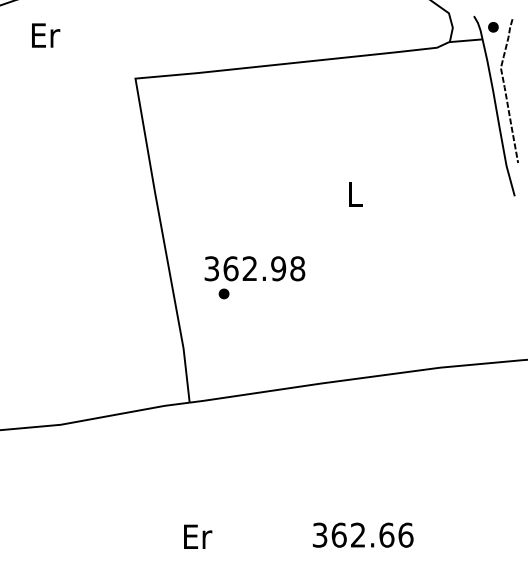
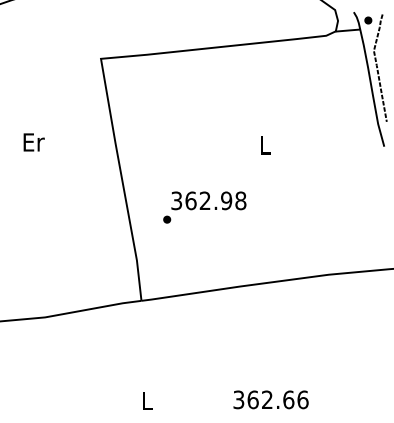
text: (46, 35) -> (34, 142), moved
text: (254, 268) -> (208, 200), moved
text: (198, 536) -> (148, 400), Er -> L

